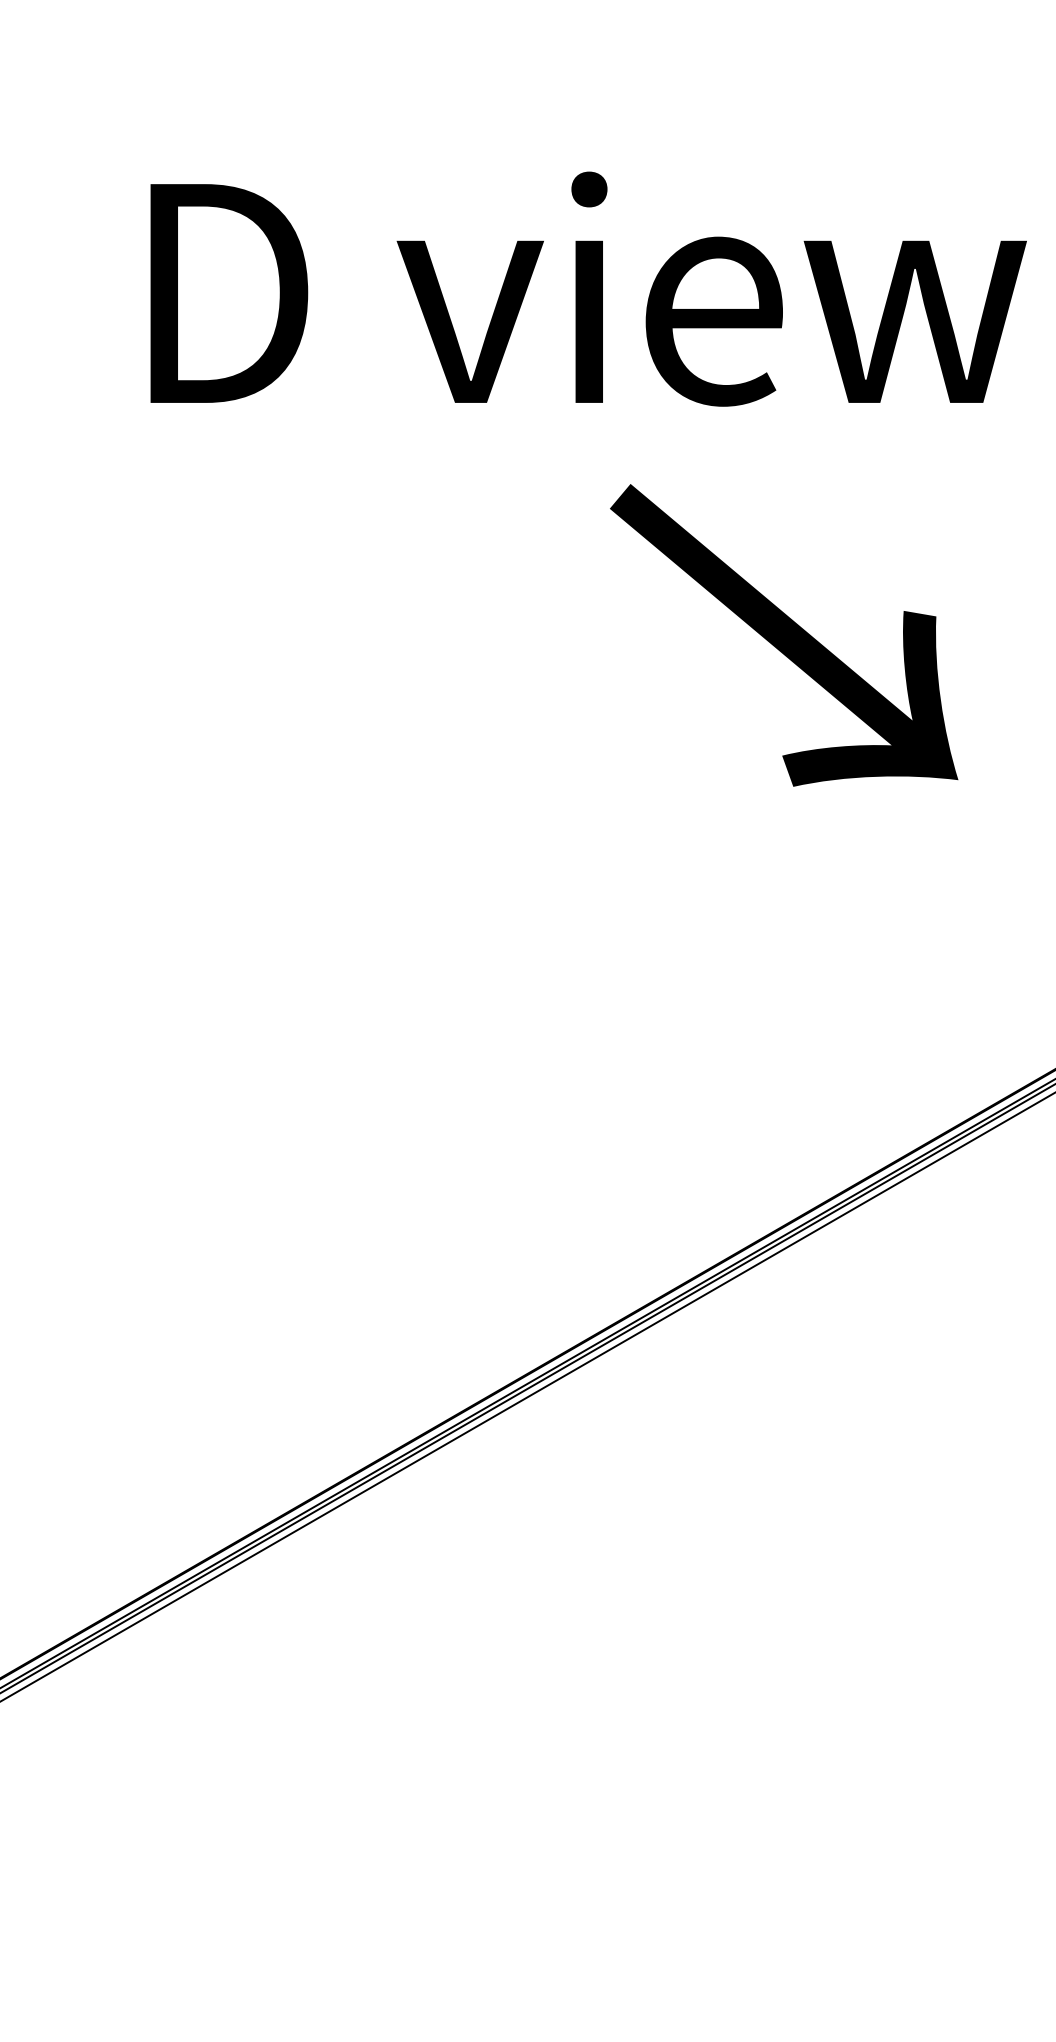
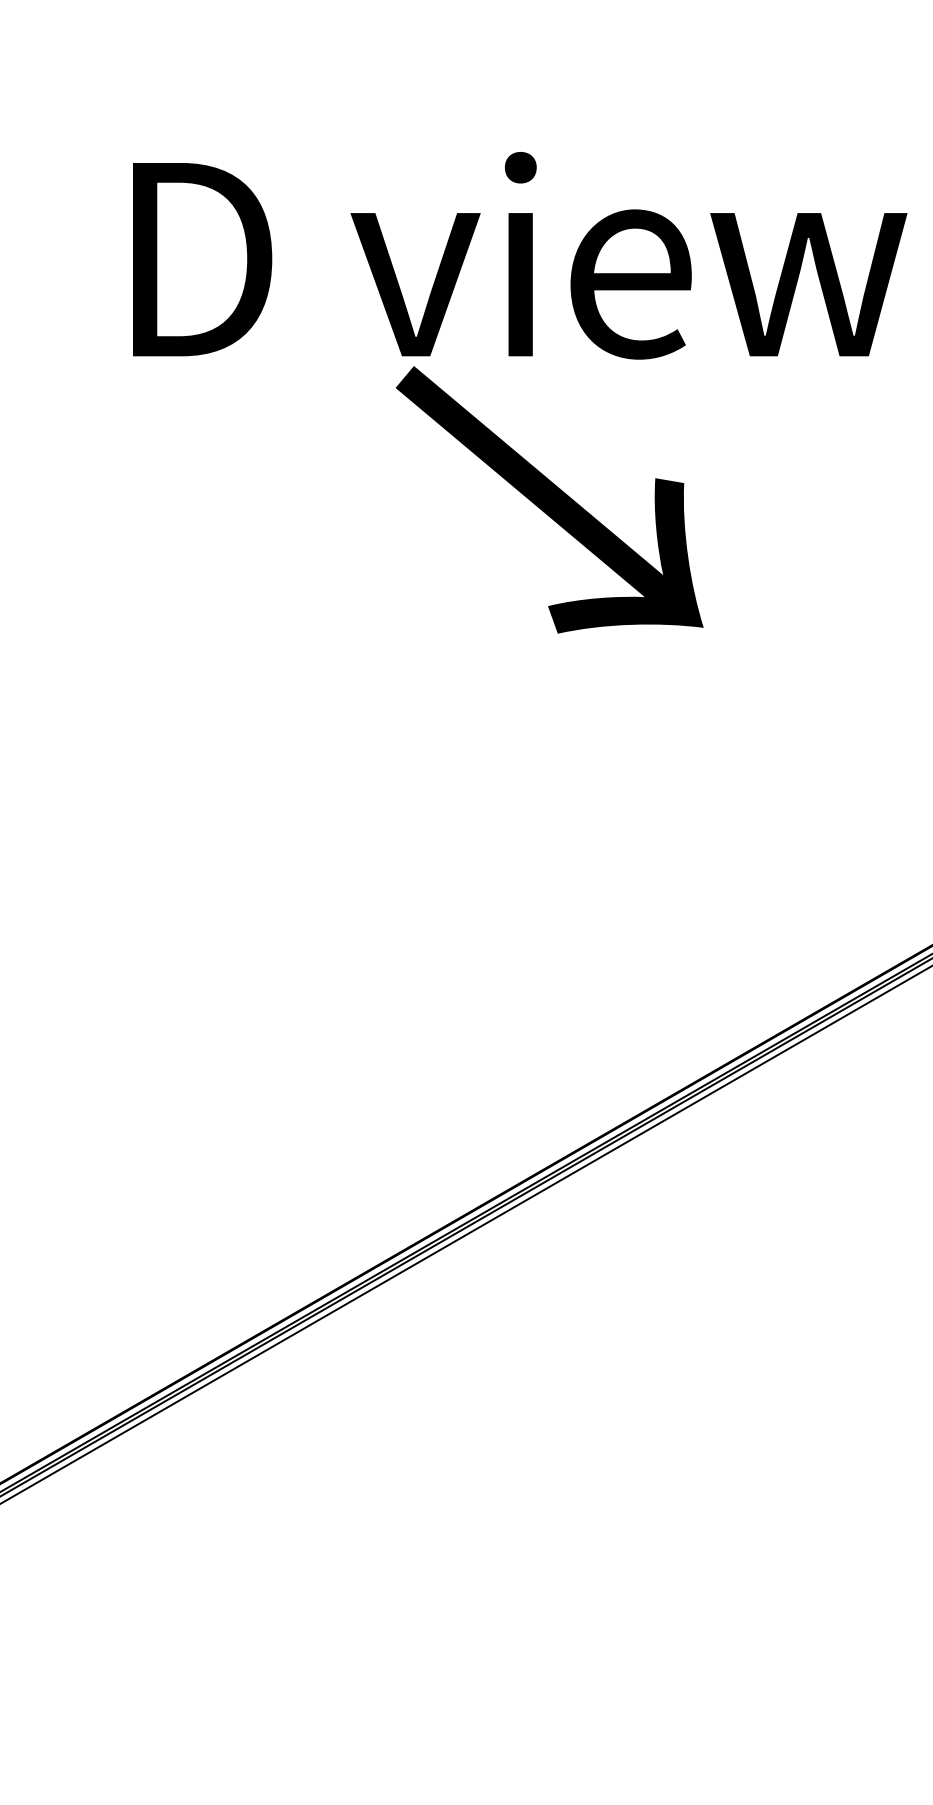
text: (784, 635) -> (550, 499), moved

